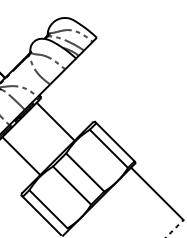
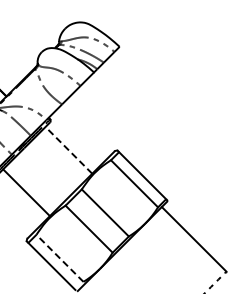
line: (55, 121) -> (68, 150), solid -> dashed
line: (48, 209) -> (59, 258), solid -> dashed

